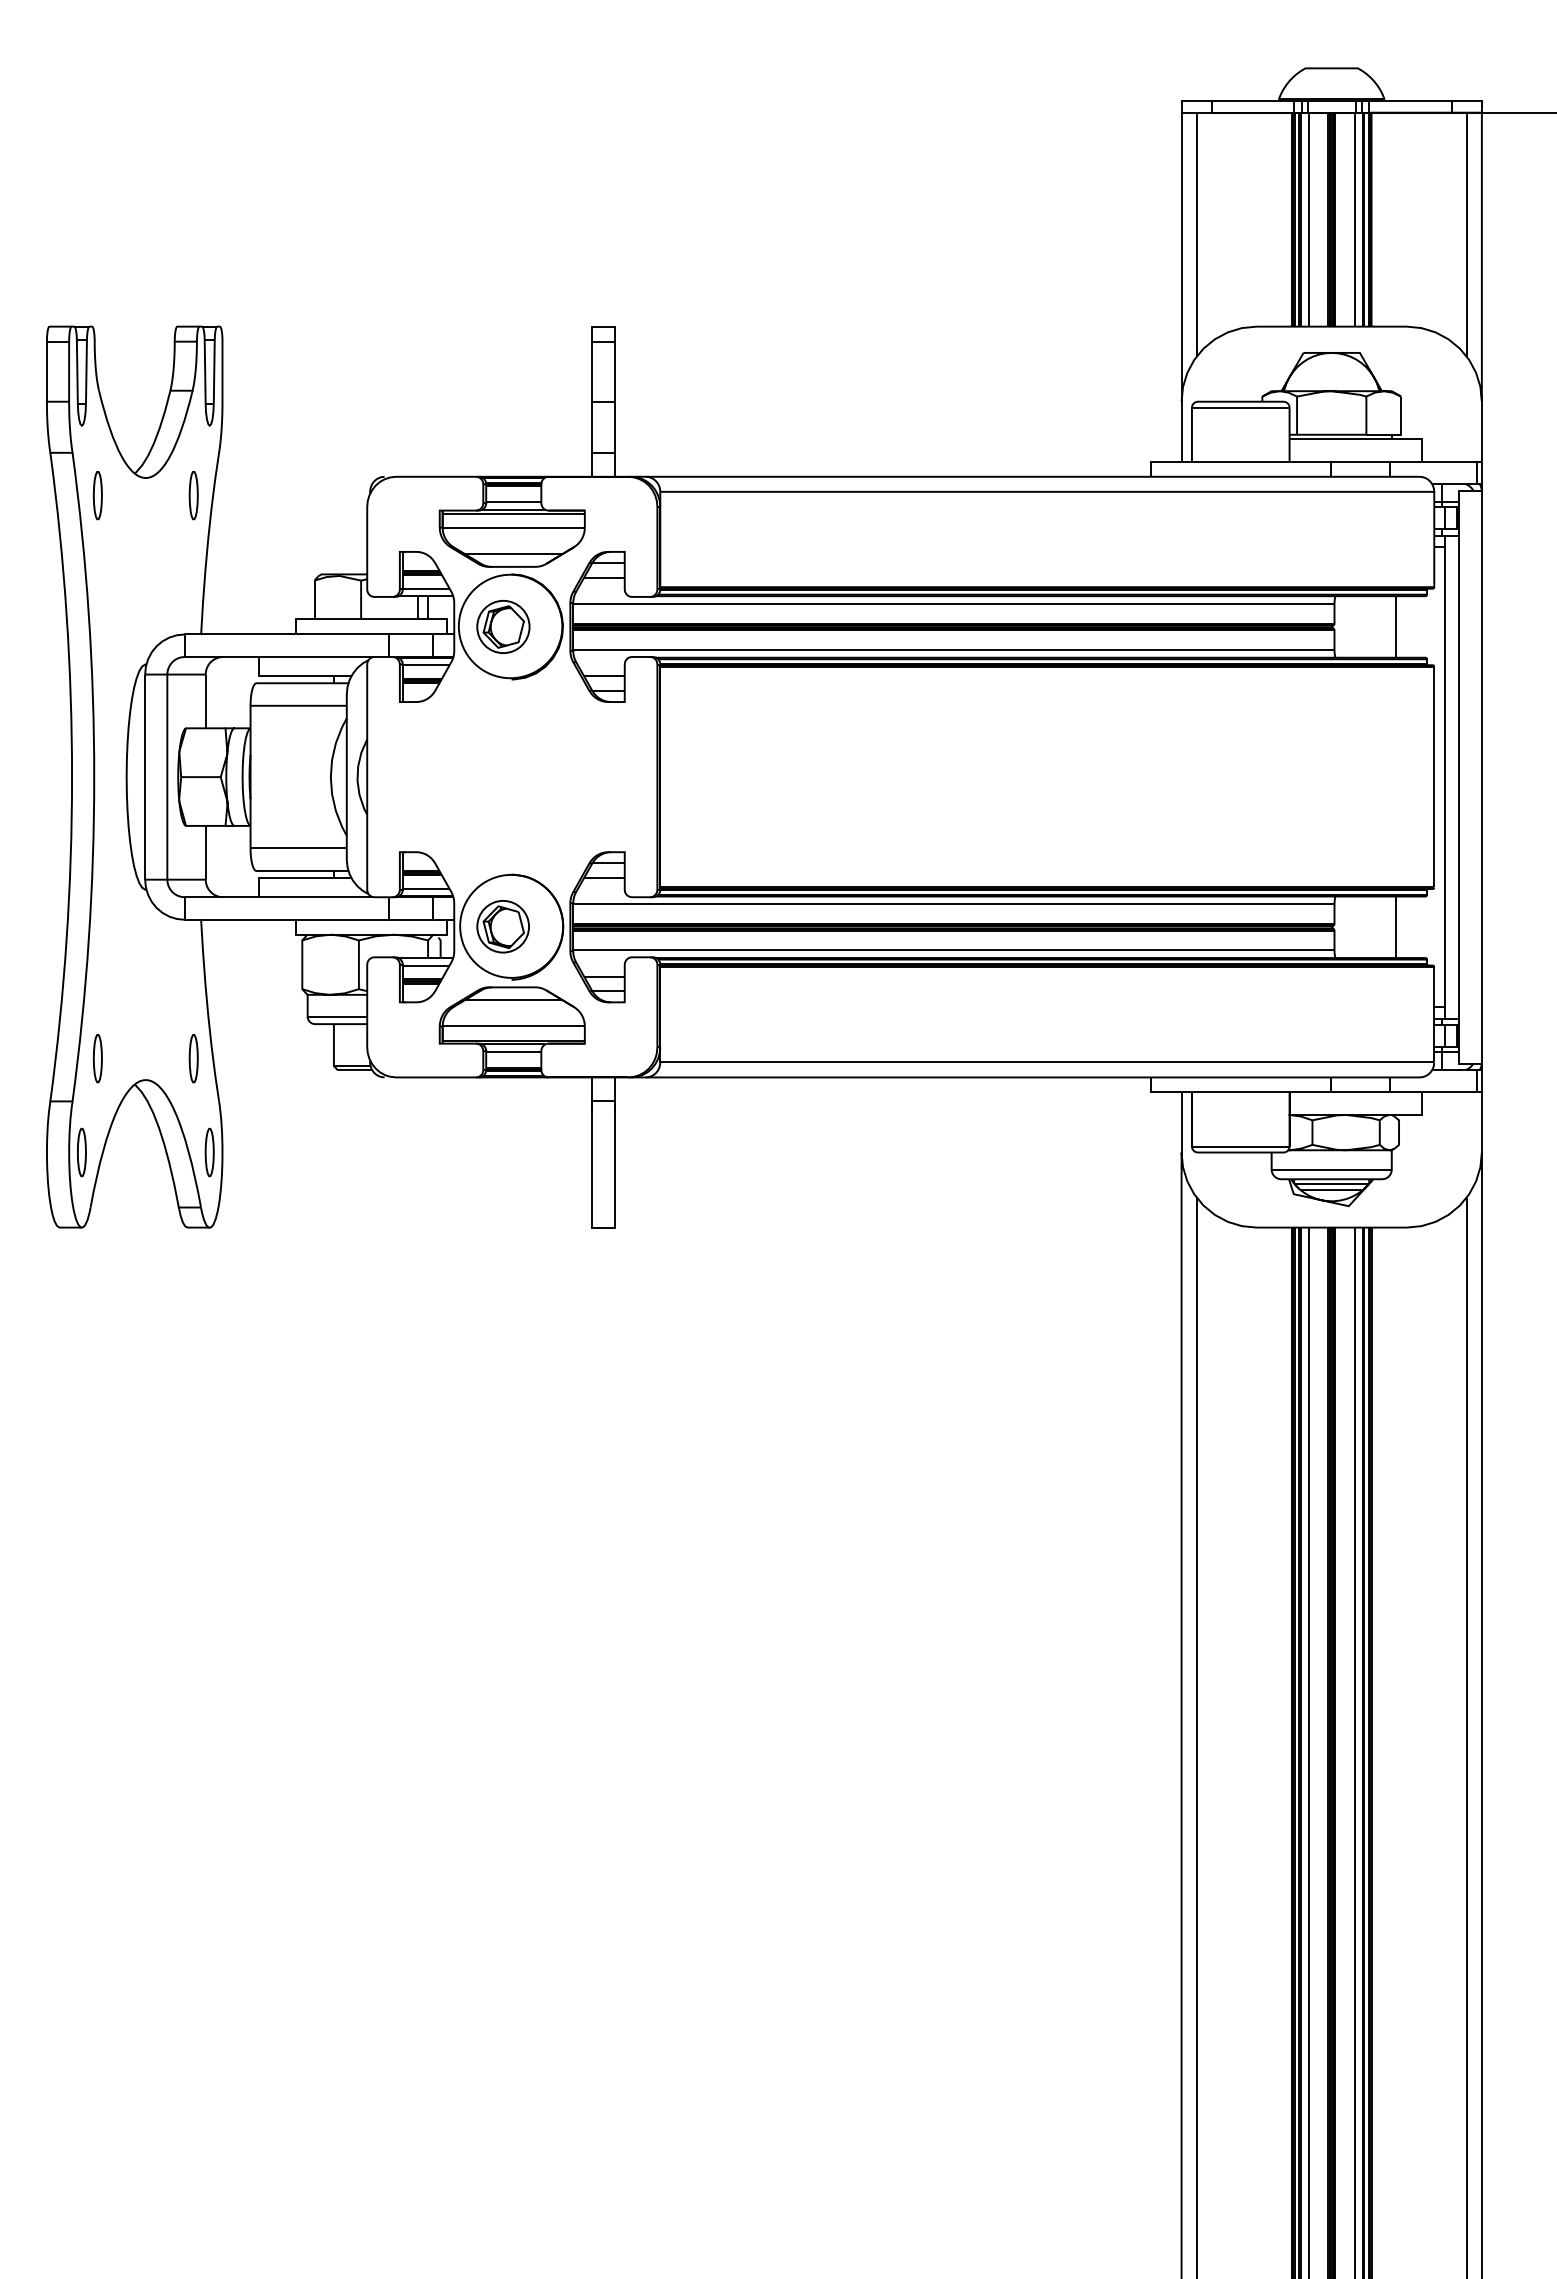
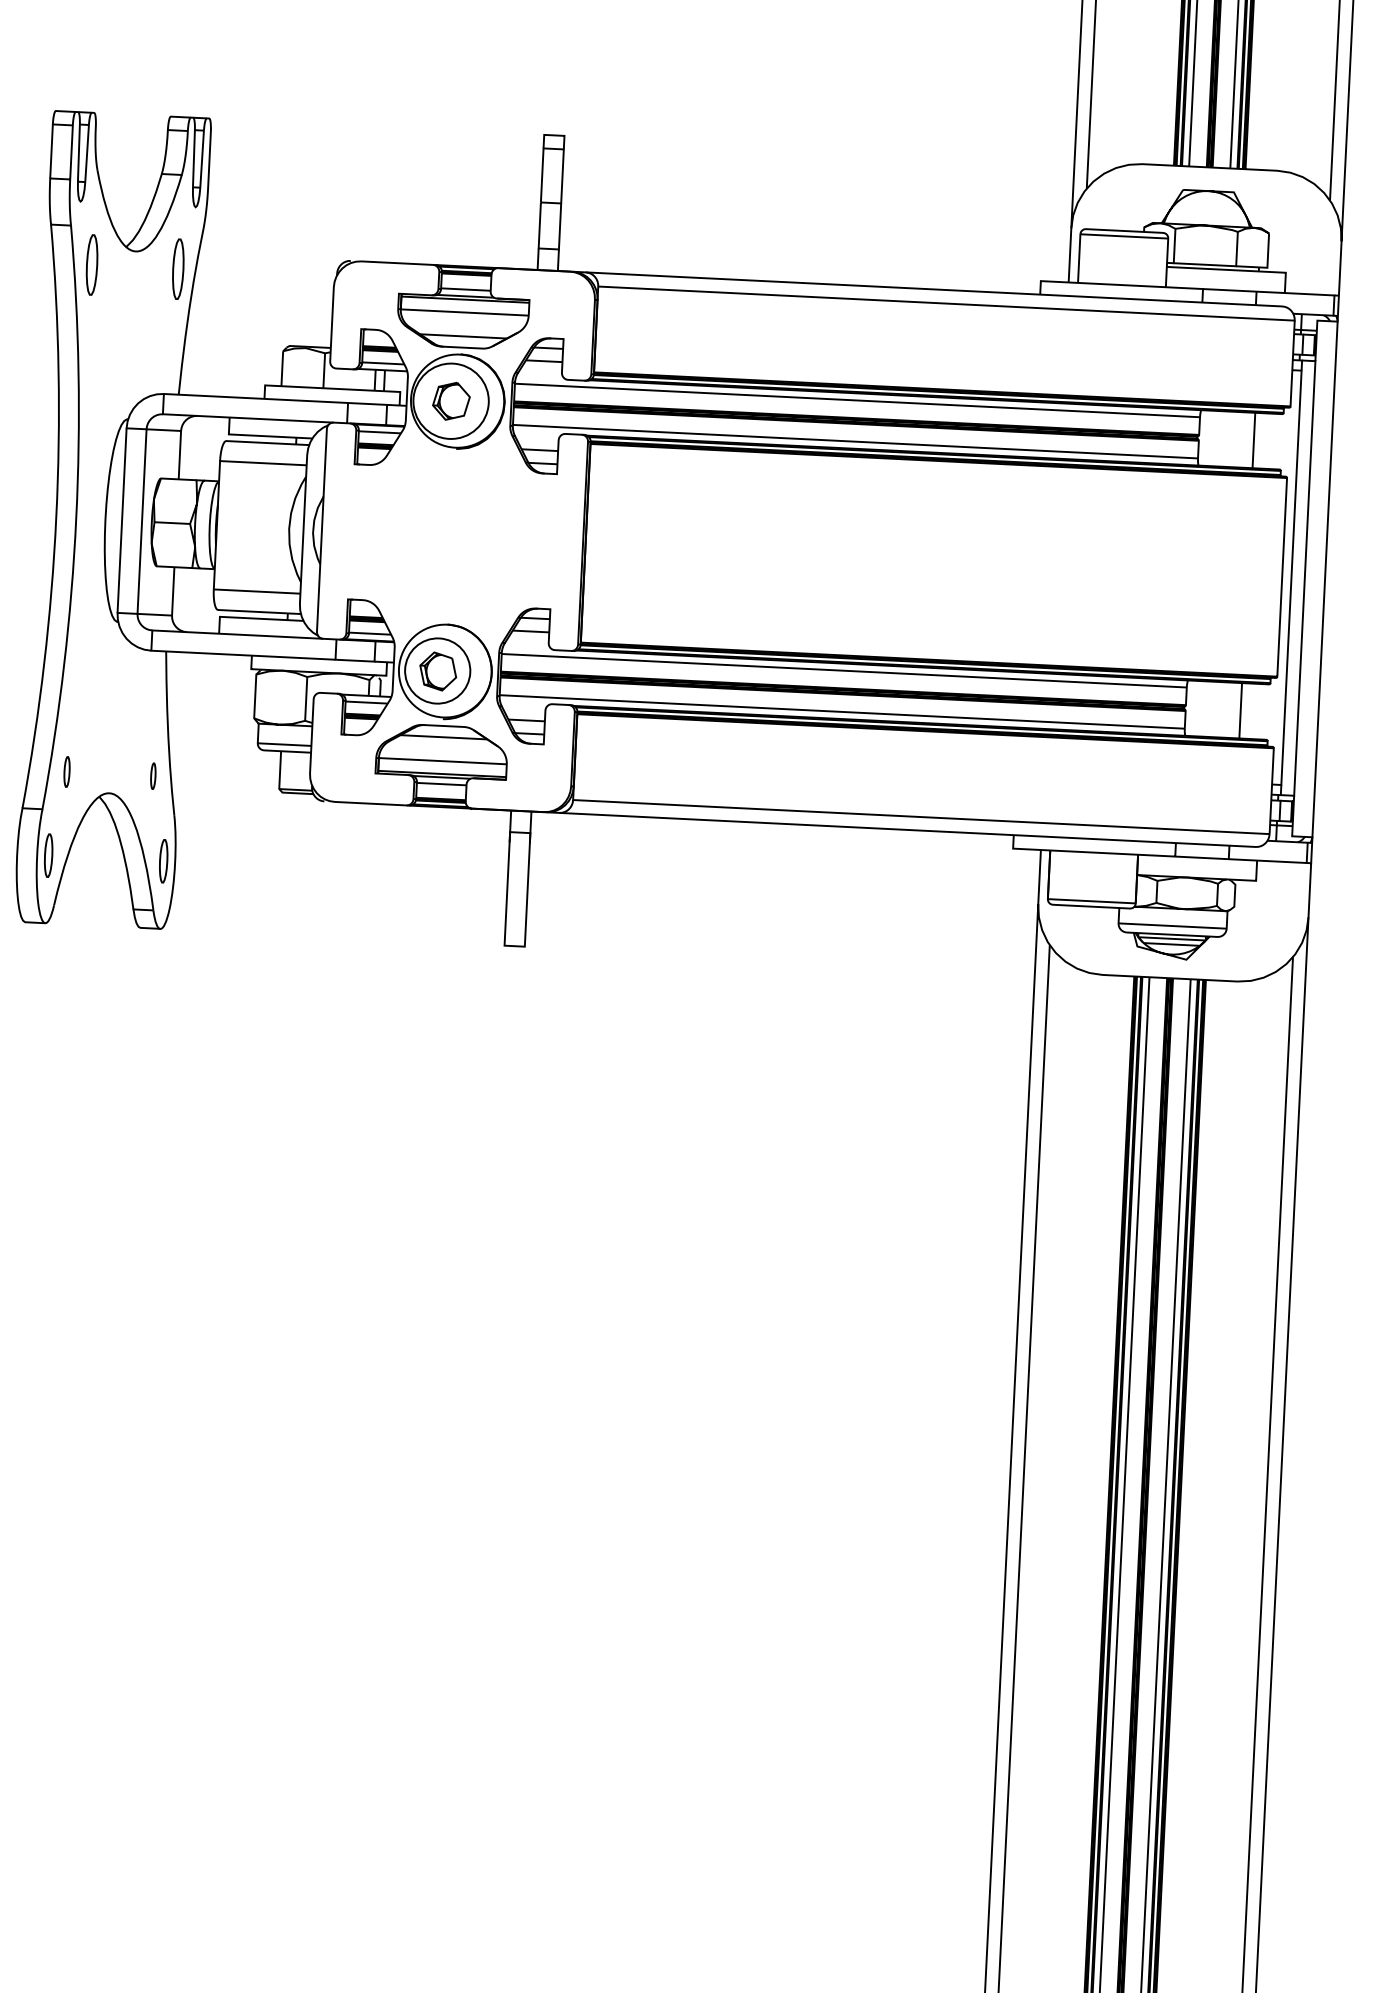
part: (97, 495) -> (91, 265), size x1.4
part: (193, 495) -> (177, 269), size x1.4
circle: (503, 626) -> (451, 400), size x1.6
circle: (503, 926) -> (438, 670), size x1.4
part: (97, 1058) -> (66, 771), size x0.7
part: (193, 1058) -> (153, 775), size x0.6

